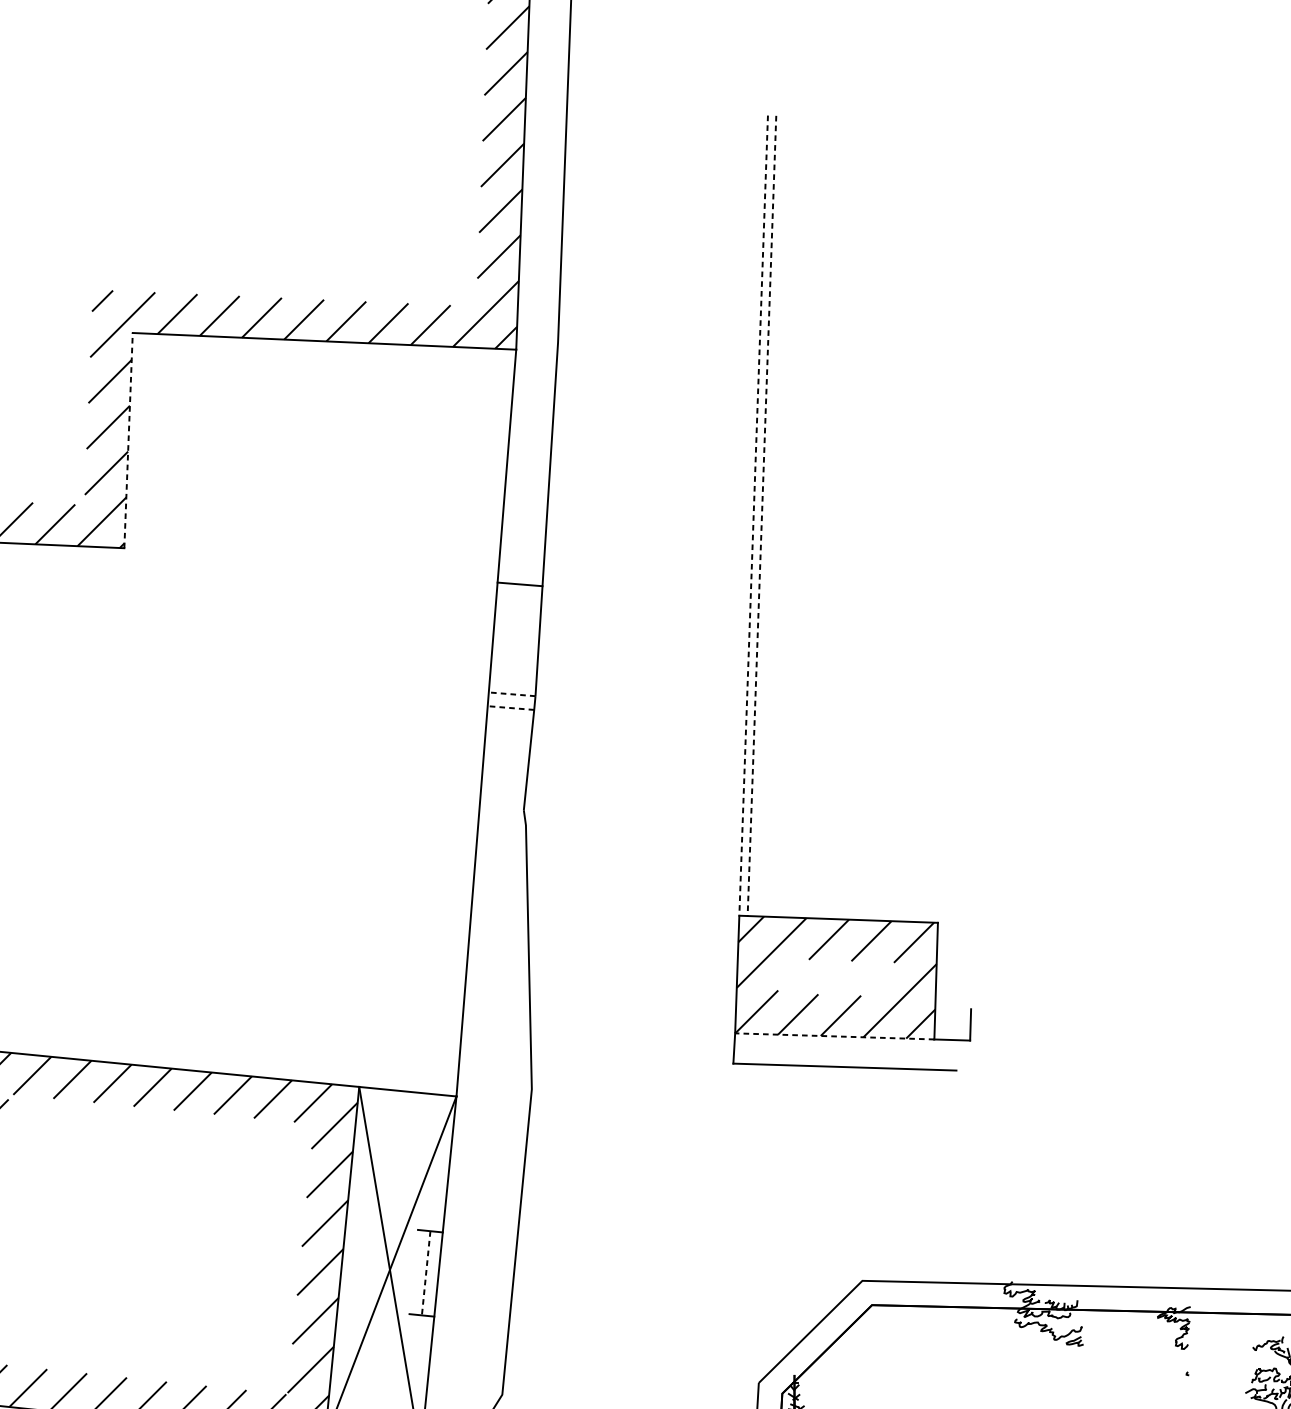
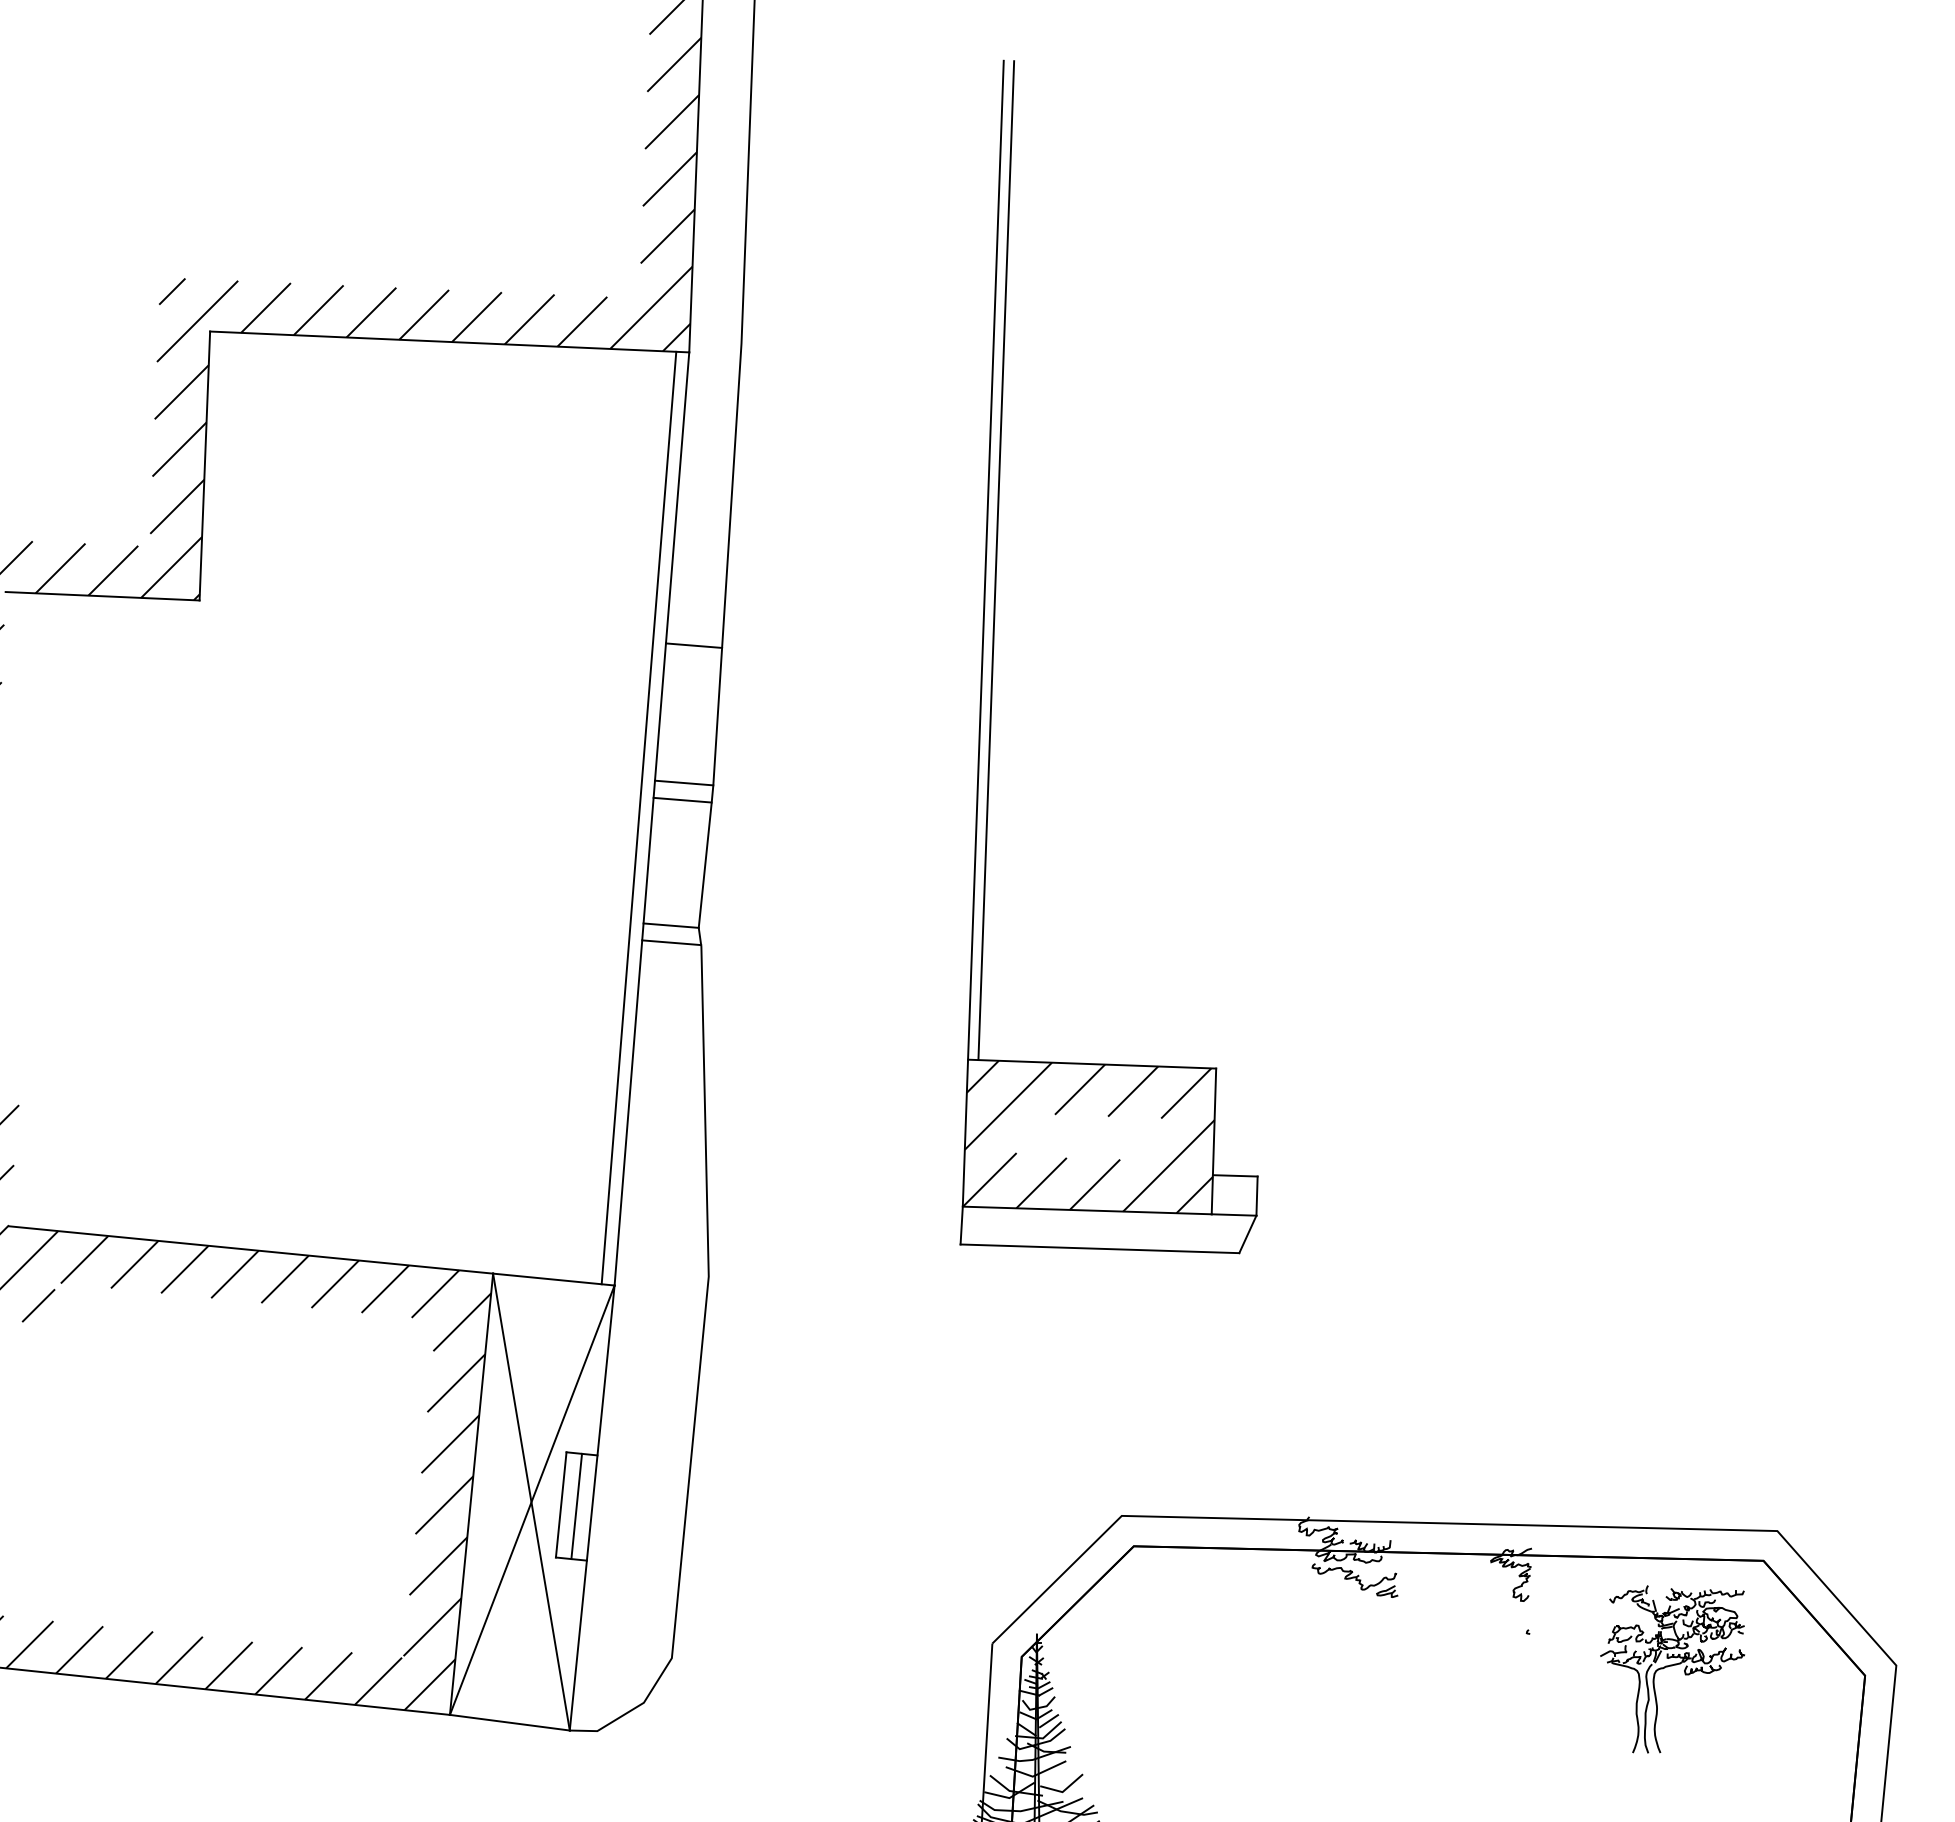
line: (128, 441) -> (204, 466), dashed -> solid
line: (753, 516) -> (985, 560), dashed -> solid
line: (762, 516) -> (996, 560), dashed -> solid
line: (511, 693) -> (683, 782), dashed -> solid
line: (510, 708) -> (682, 800), dashed -> solid
line: (475, 721) -> (638, 817), added
line: (501, 808) -> (670, 925), added
line: (502, 821) -> (671, 942), added
line: (952, 1008) -> (1234, 1175), added
line: (834, 1036) -> (1087, 1210), dashed -> solid
line: (963, 1055) -> (1247, 1234), added
line: (413, 1271) -> (560, 1504), added
line: (426, 1273) -> (576, 1506), dashed -> solid

